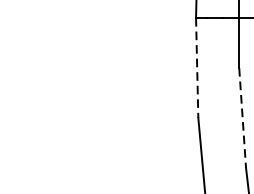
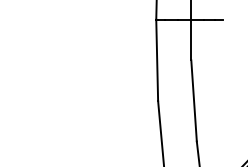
line: (197, 68) -> (157, 60), dashed -> solid
line: (243, 117) -> (194, 100), dashed -> solid

